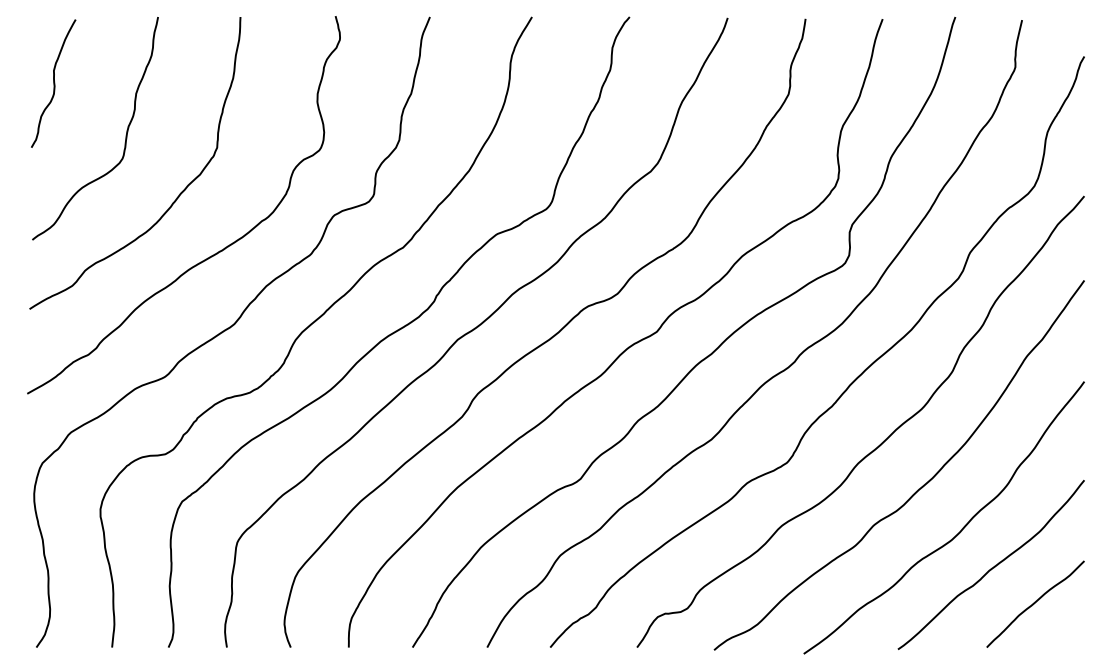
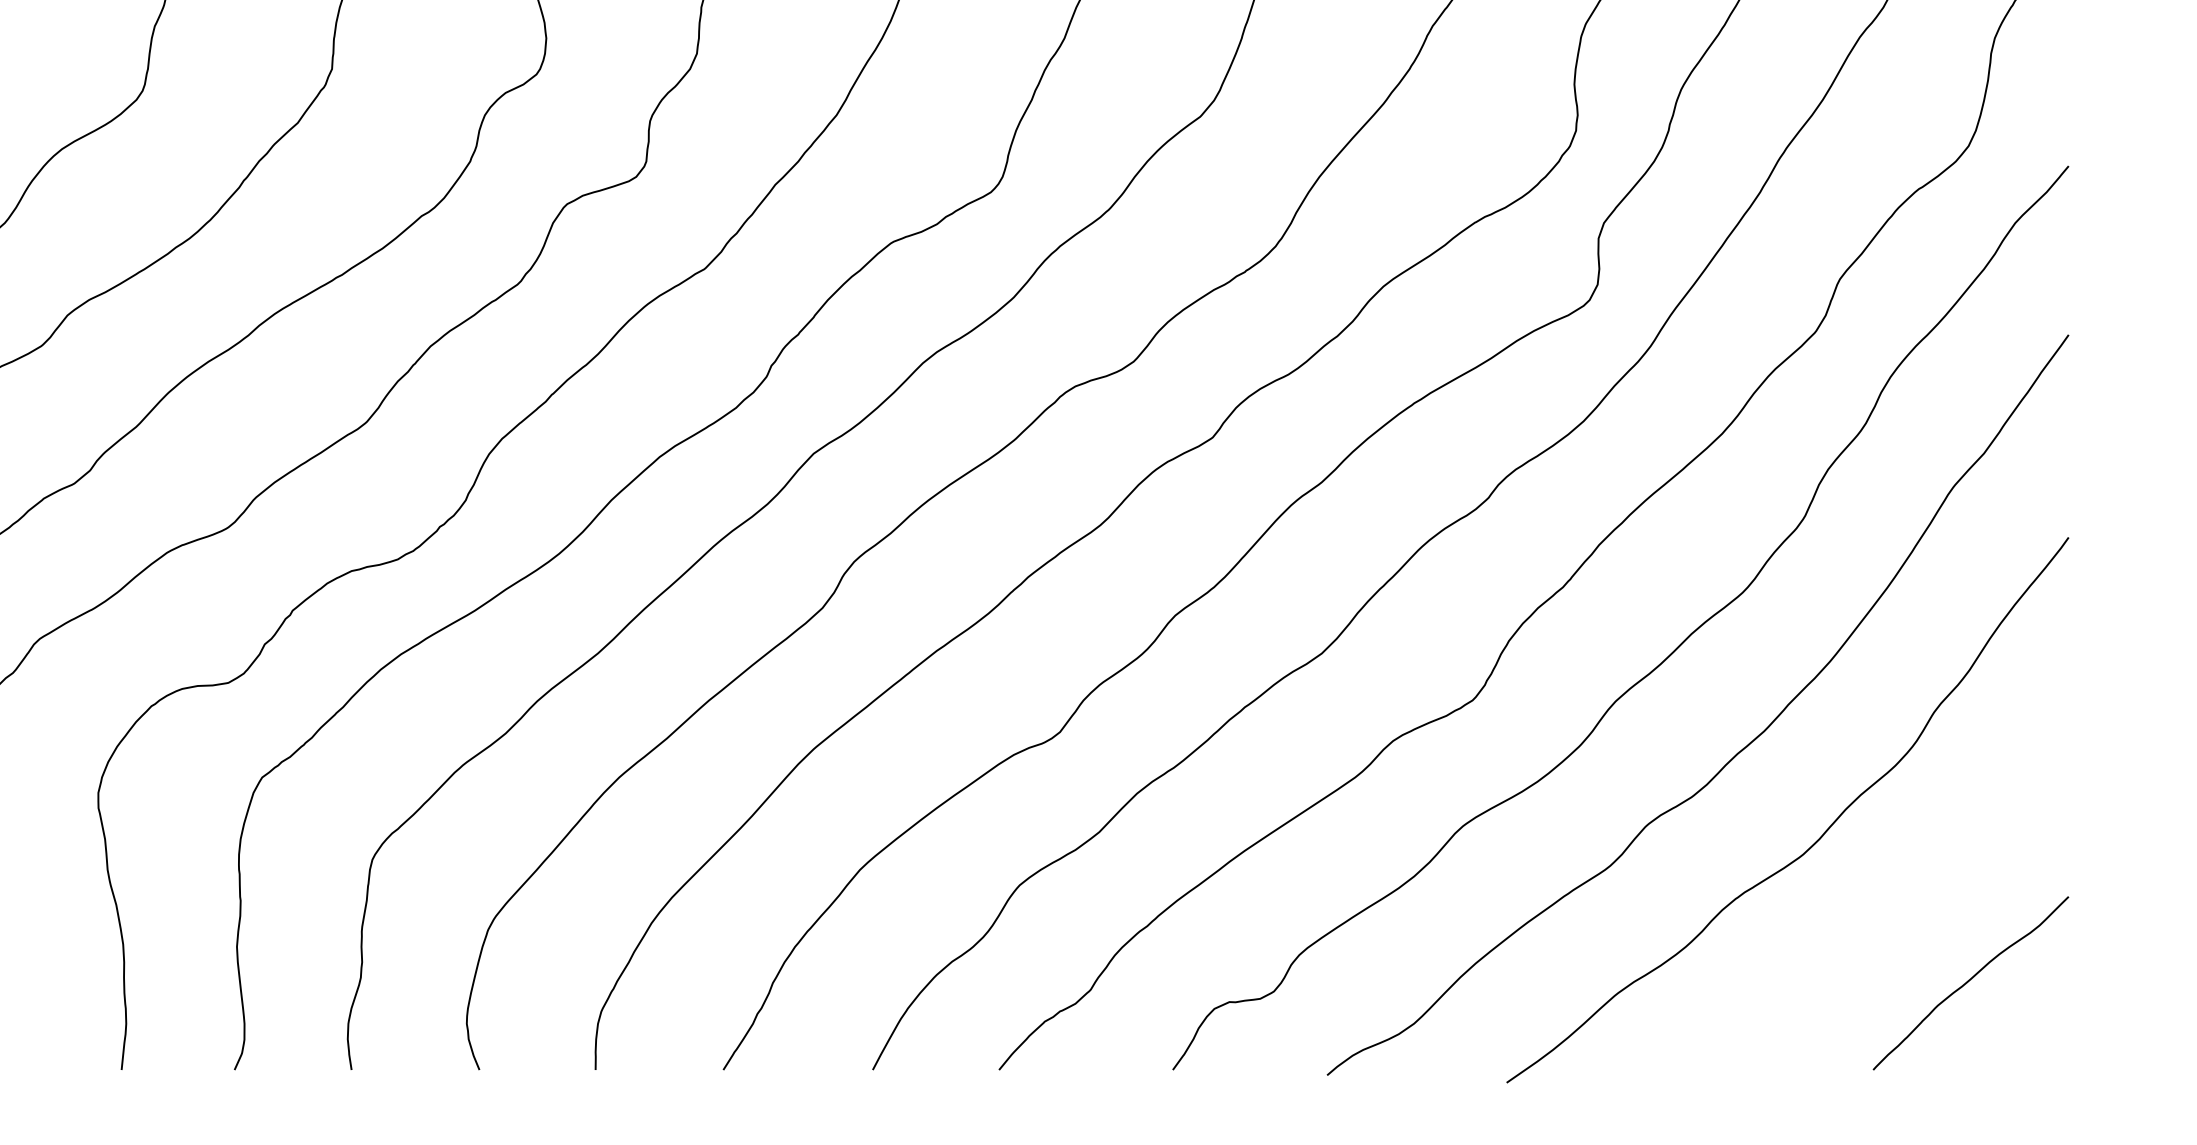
curve: (991, 567) -> (1882, 909), removed

